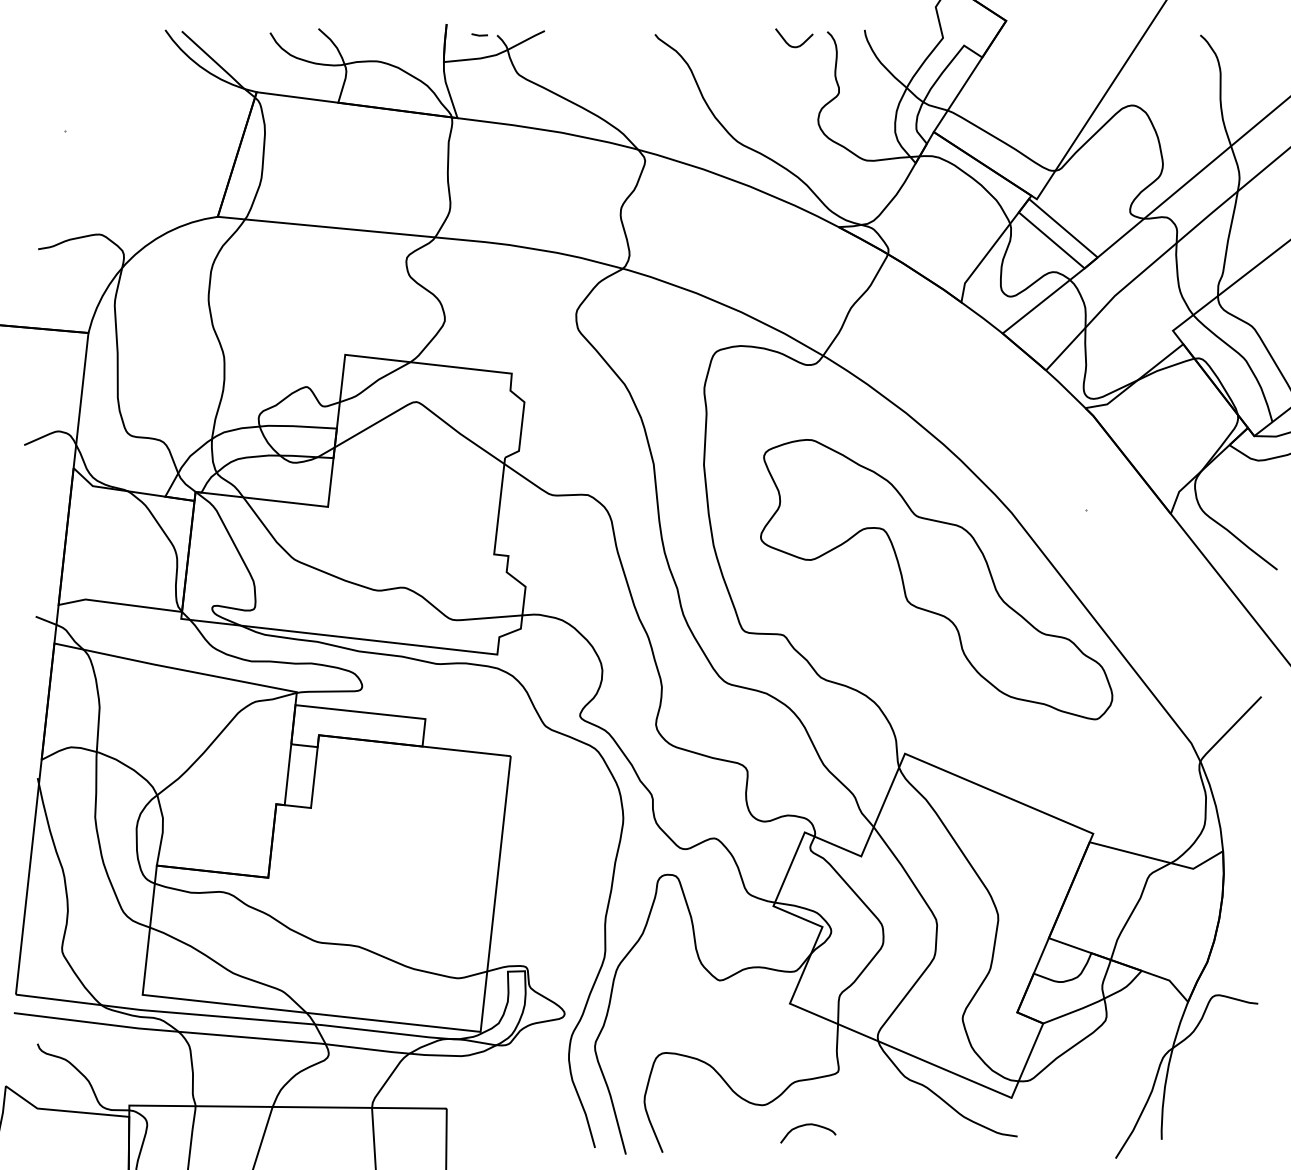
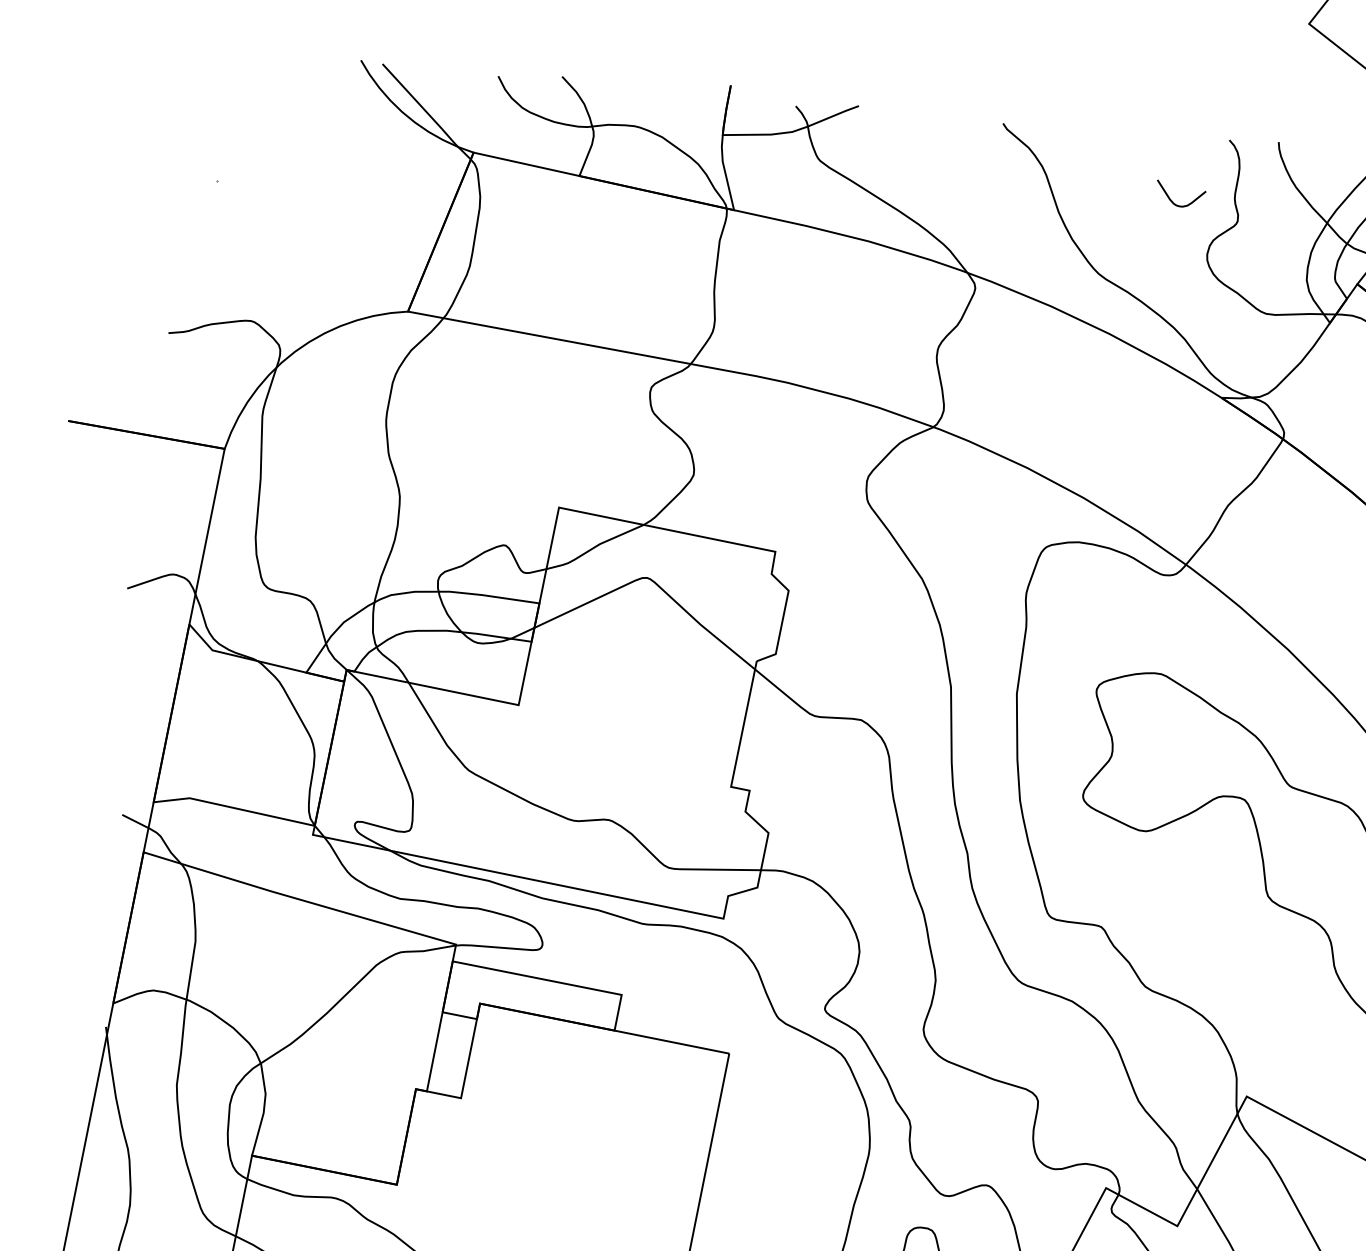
line: (479, 34) -> (772, 103), removed
curve: (791, 45) -> (1176, 203), moved

